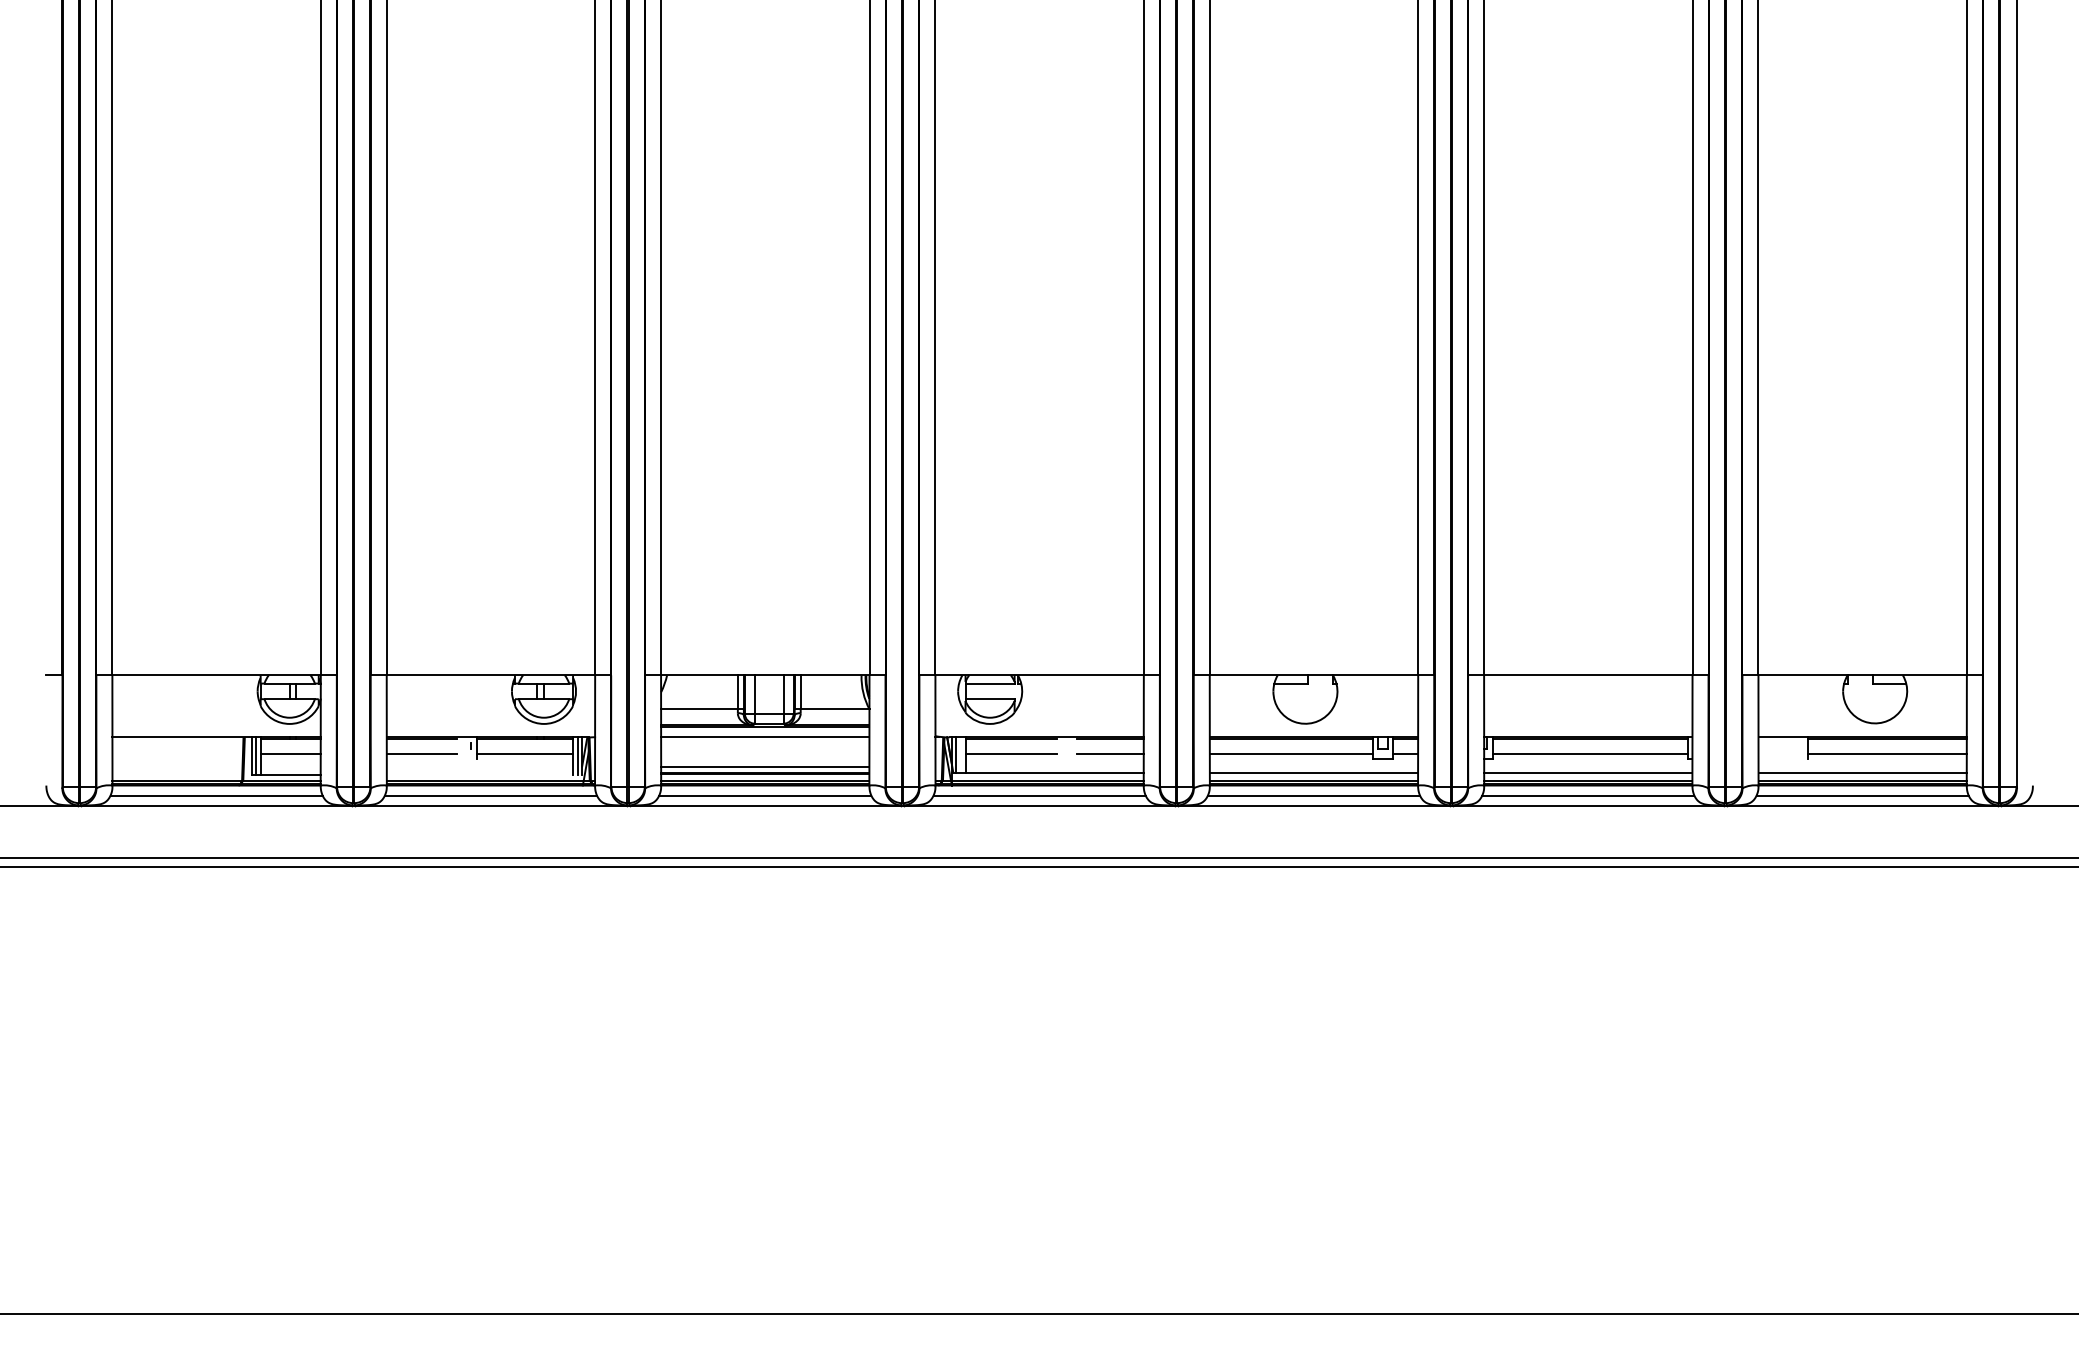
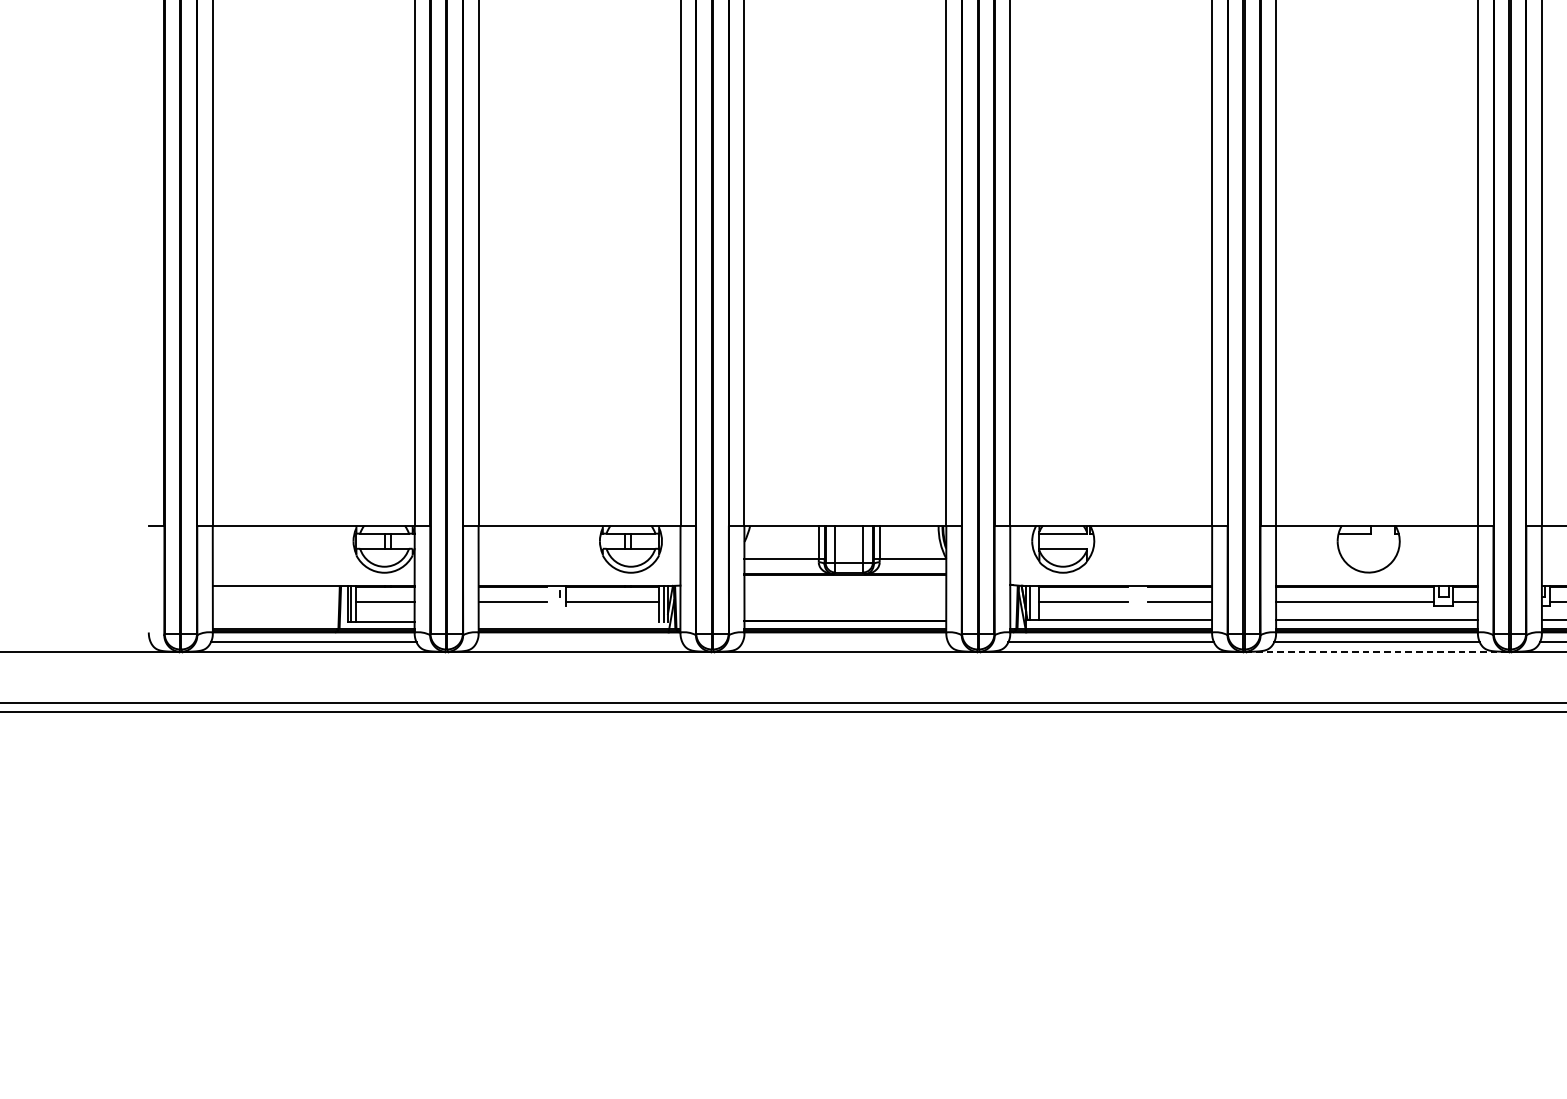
line: (765, 736) -> (845, 584), removed
line: (765, 767) -> (845, 614), removed
line: (490, 795) -> (579, 642), removed
line: (765, 795) -> (845, 642), removed
line: (1313, 805) -> (1376, 651), solid -> dashed

